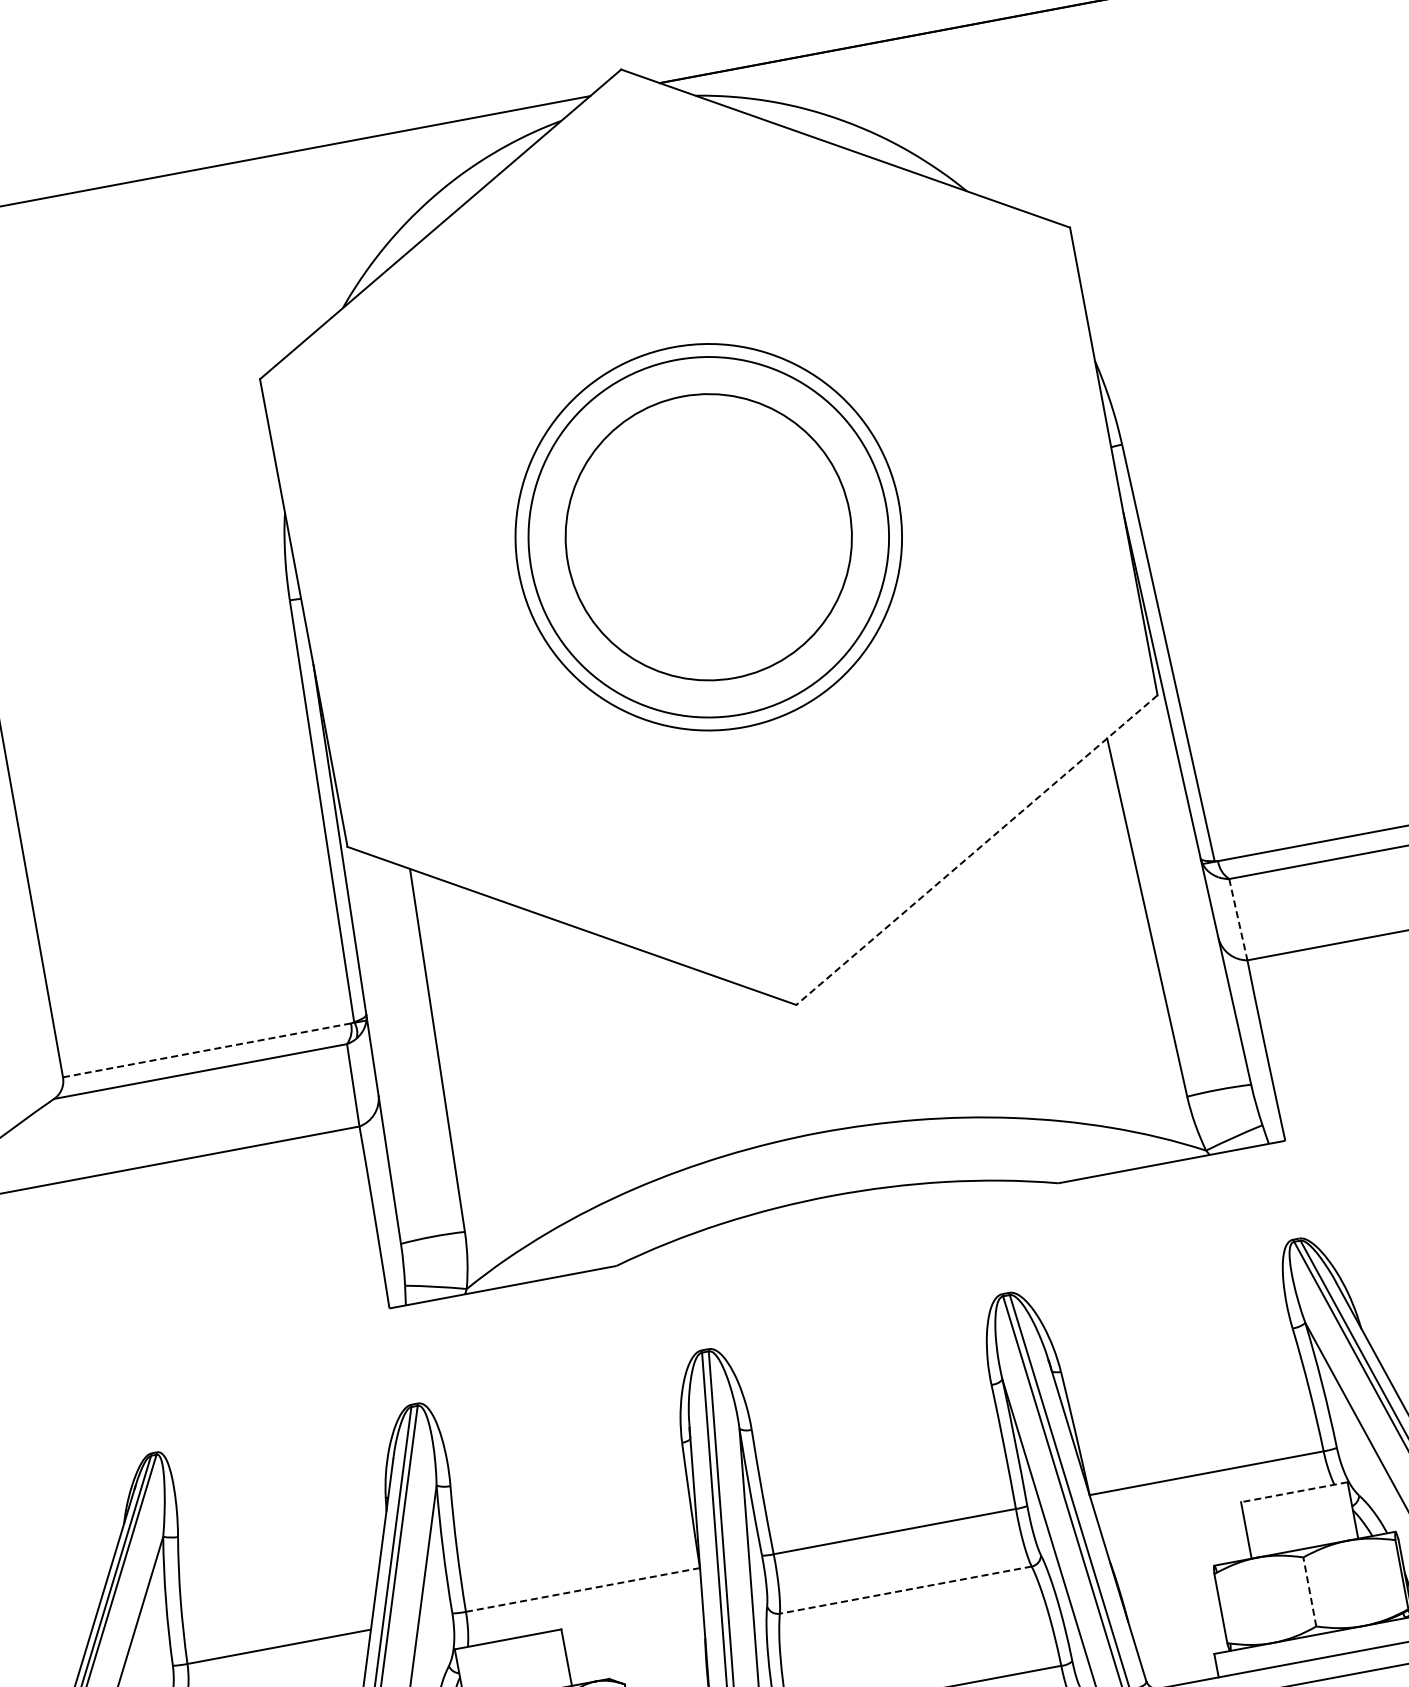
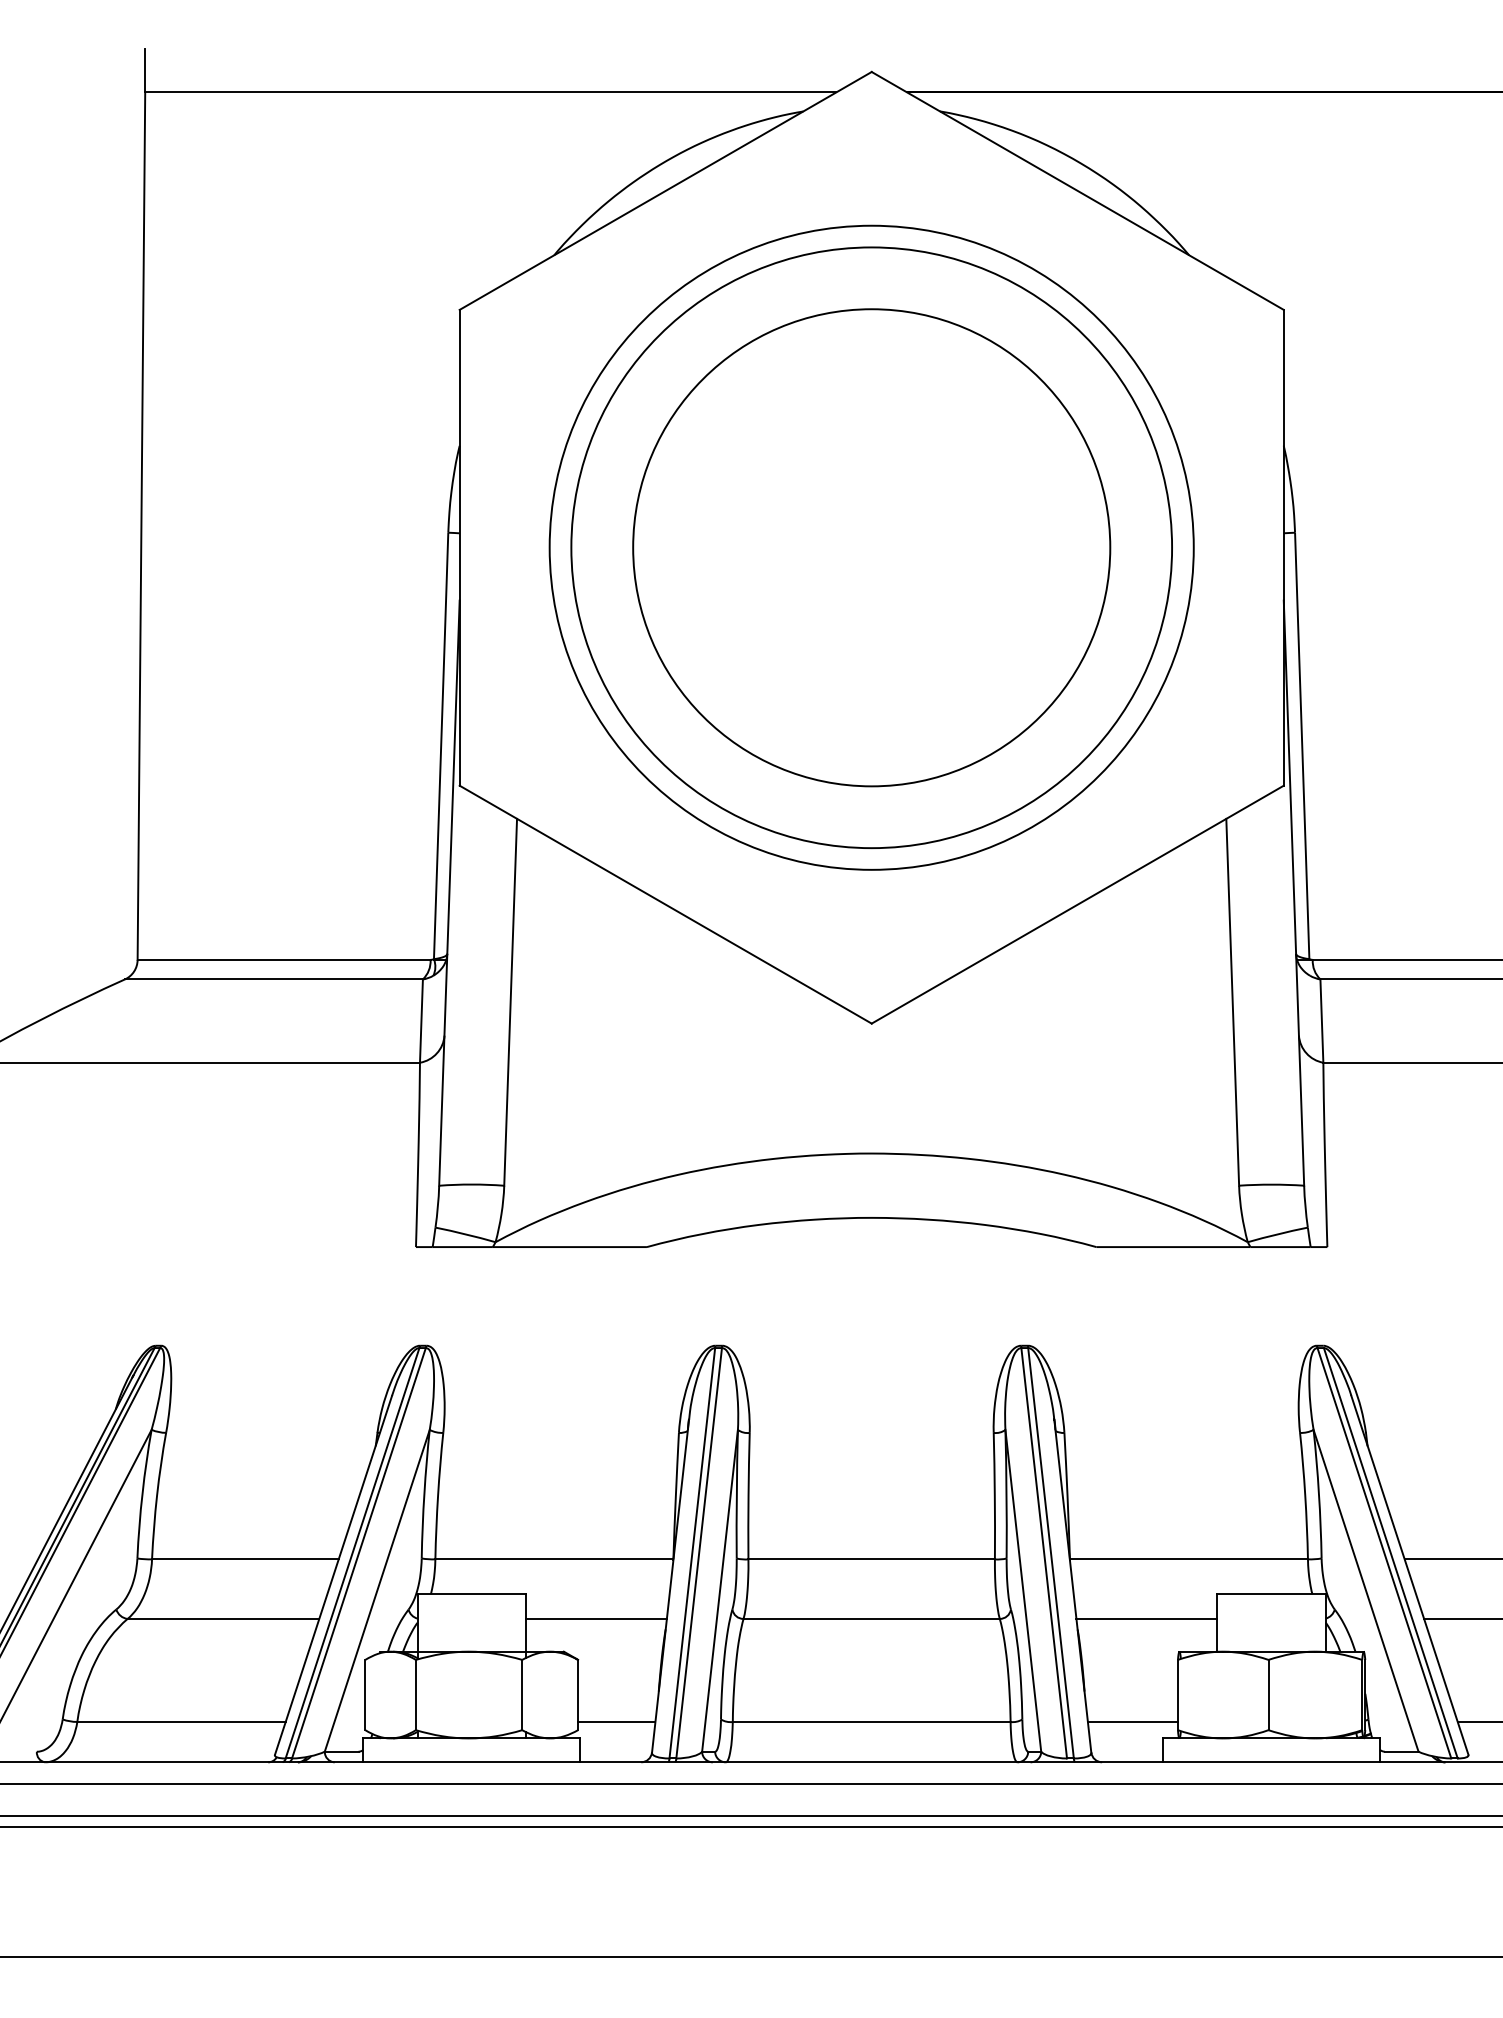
circle: (708, 537) -> (871, 547), size x1.67
circle: (708, 537) -> (871, 547), size x1.67
circle: (708, 537) -> (871, 547), size x1.67
line: (976, 850) -> (1077, 904), dashed -> solid
line: (1238, 920) -> (1321, 1021), dashed -> solid
line: (206, 1050) -> (283, 959), dashed -> solid
line: (1294, 1492) -> (1271, 1594), dashed -> solid
line: (1175, 1539) -> (1146, 1618), added
line: (905, 1589) -> (871, 1618), dashed -> solid
line: (582, 1590) -> (553, 1559), dashed -> solid
line: (1309, 1591) -> (1268, 1694), dashed -> solid
line: (634, 1640) -> (595, 1618), added
line: (1181, 1642) -> (1132, 1721), added

